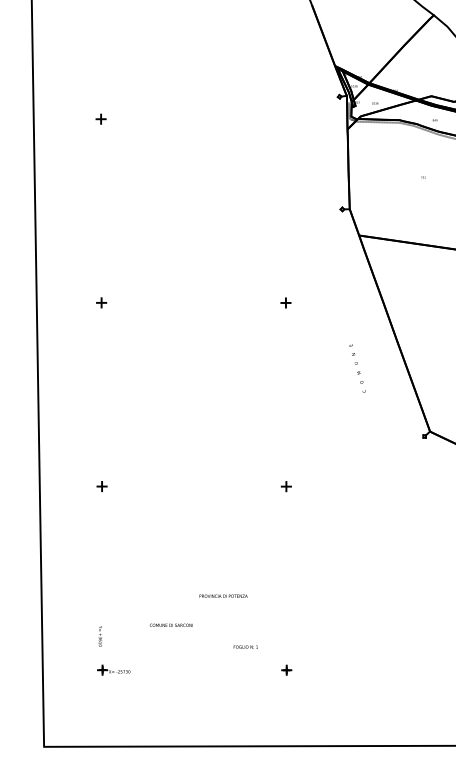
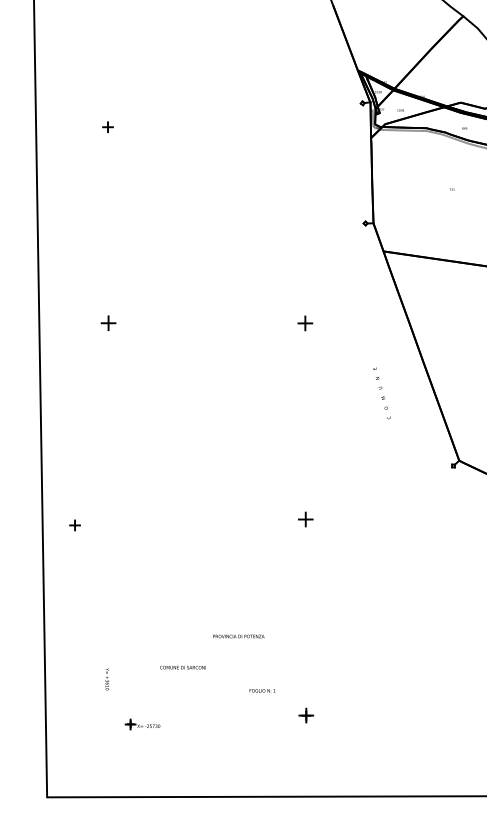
part: (101, 303) -> (108, 323), size x1.4
part: (286, 303) -> (305, 323), size x1.4
part: (101, 486) -> (74, 525), moved
part: (286, 486) -> (305, 519), size x1.4
part: (113, 670) -> (142, 724), moved
part: (286, 670) -> (305, 715), size x1.4

